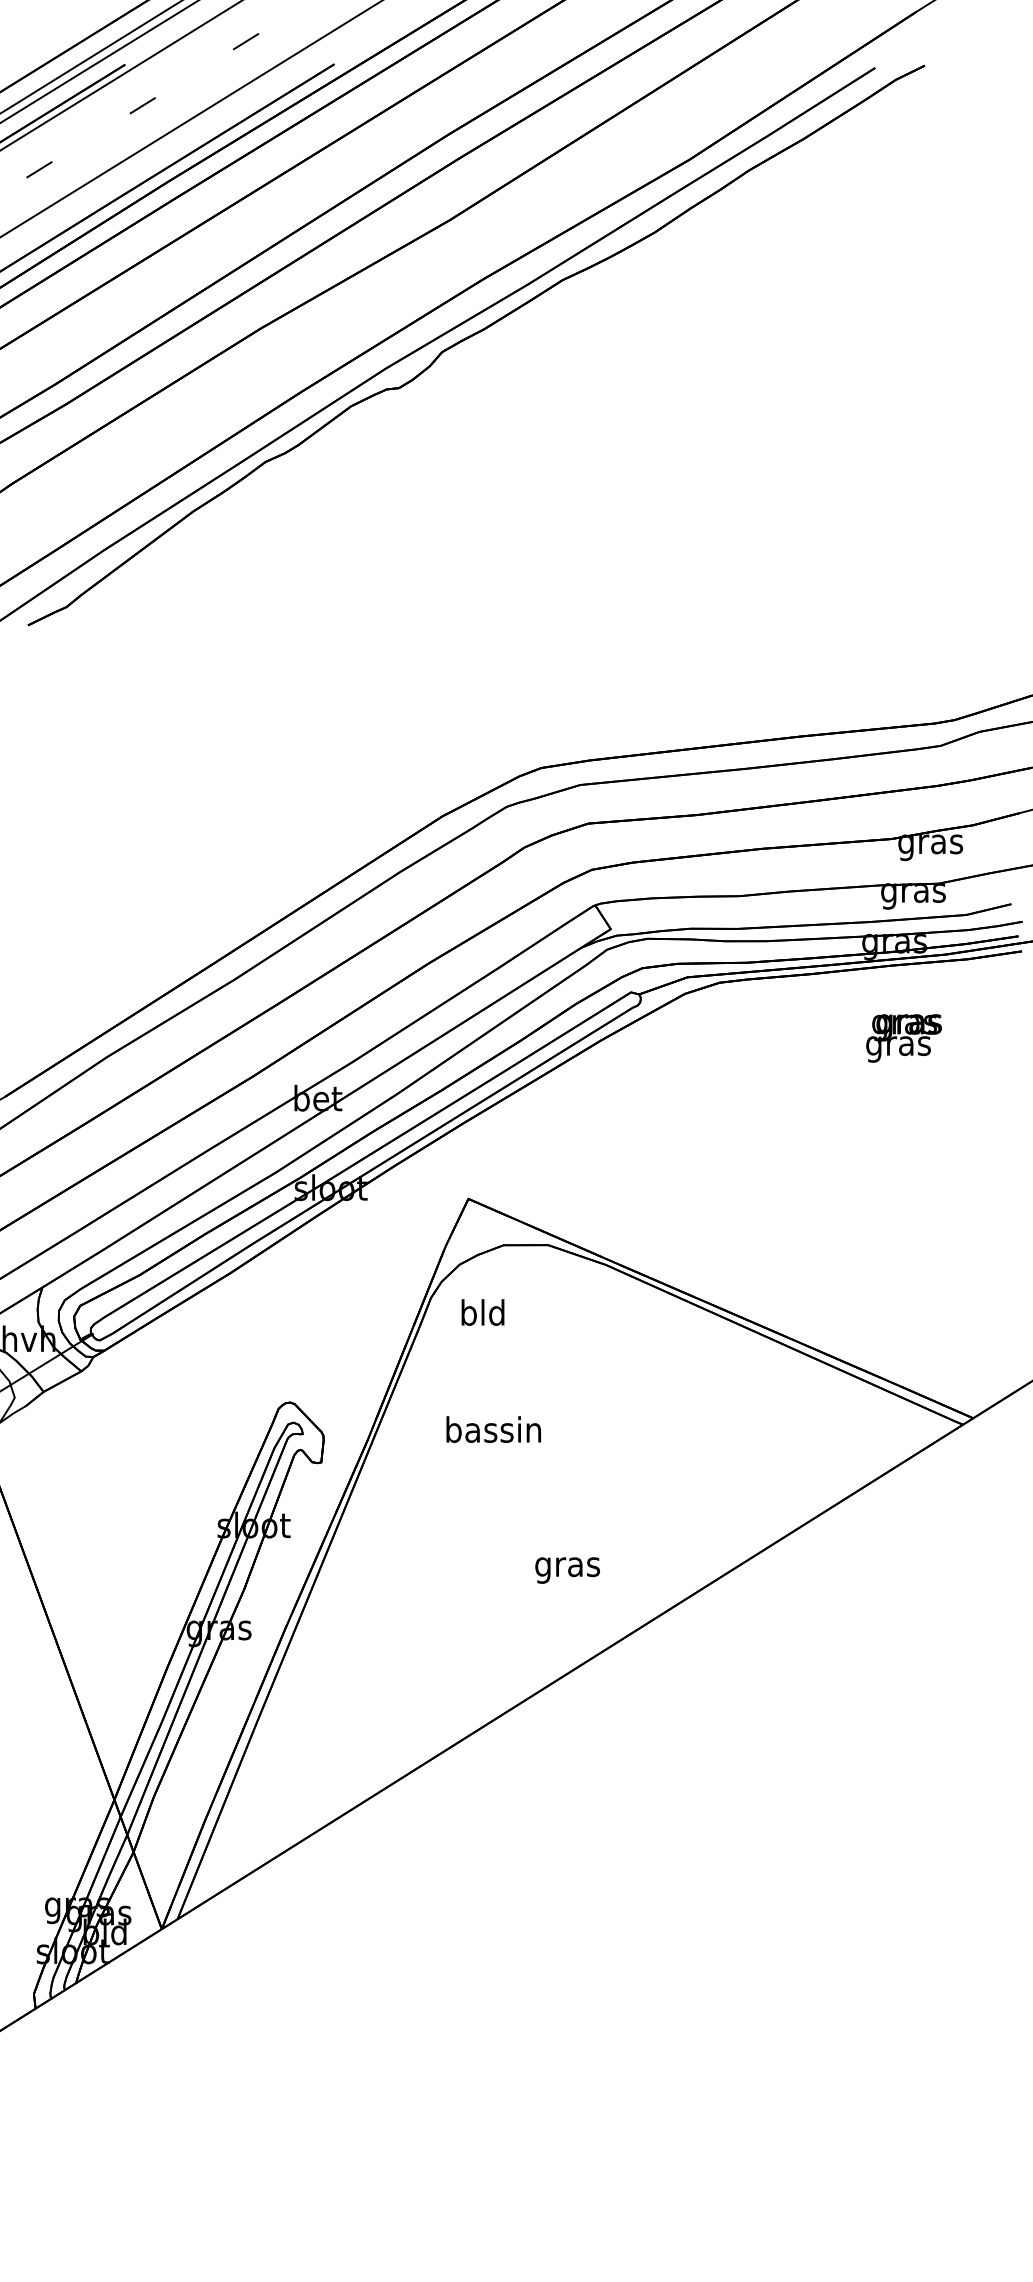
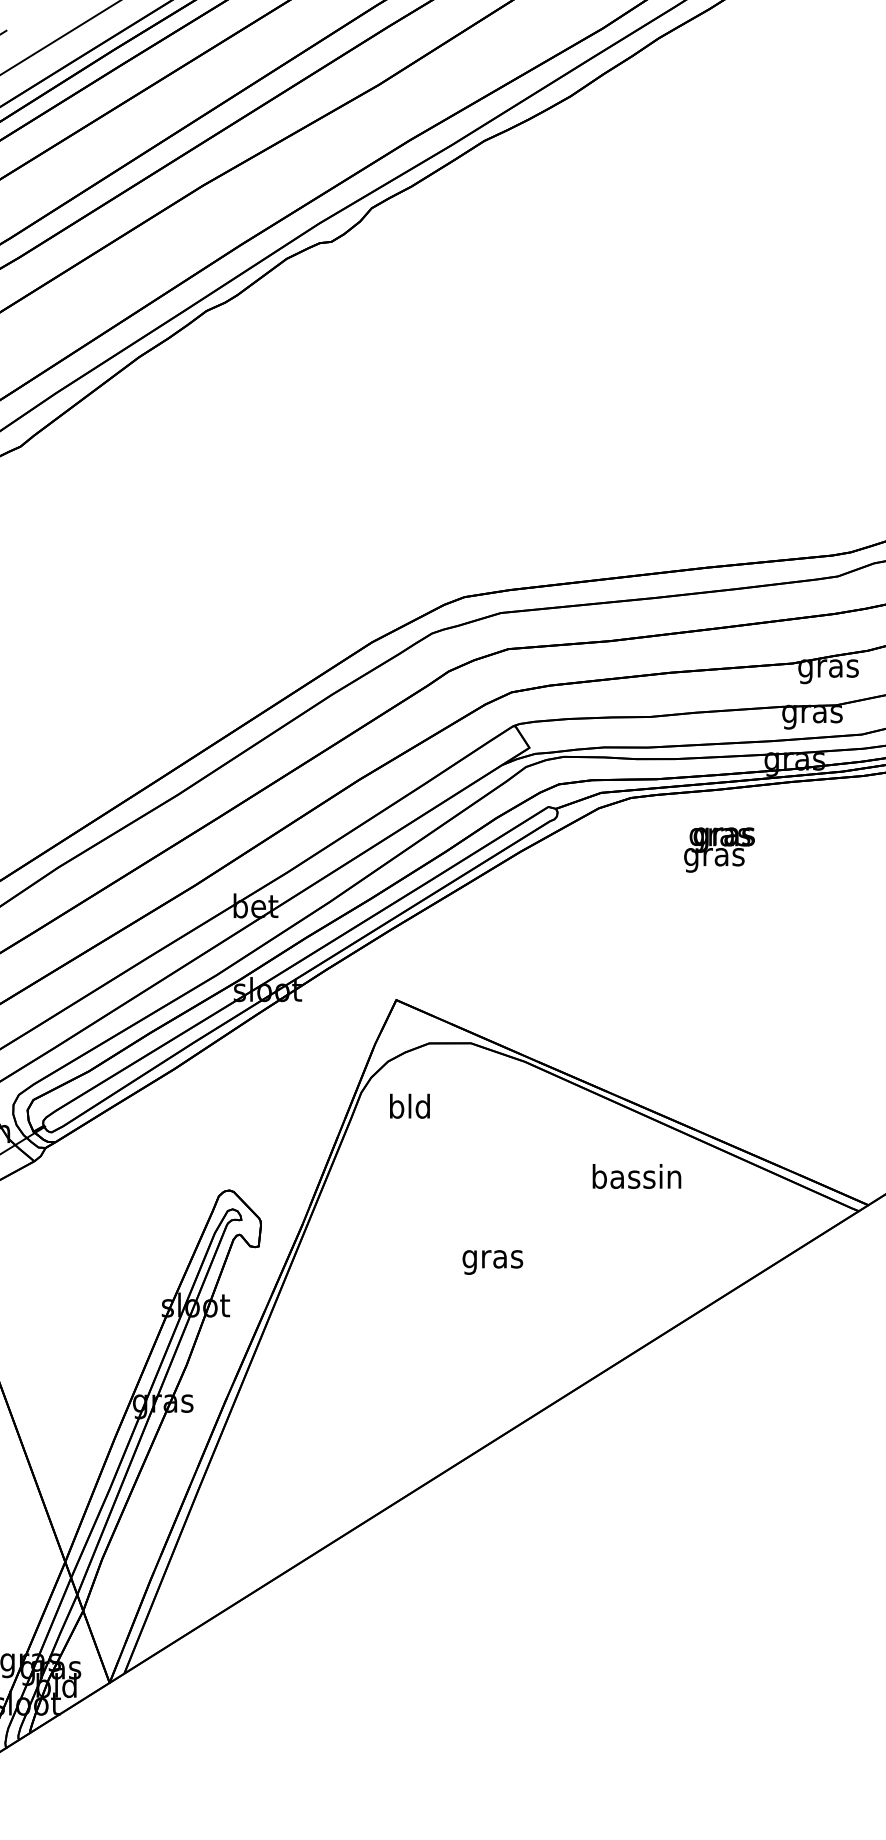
text: (903, 1038) -> (718, 850), moved
text: (493, 1429) -> (636, 1176), moved
text: (567, 1570) -> (492, 1262), moved

